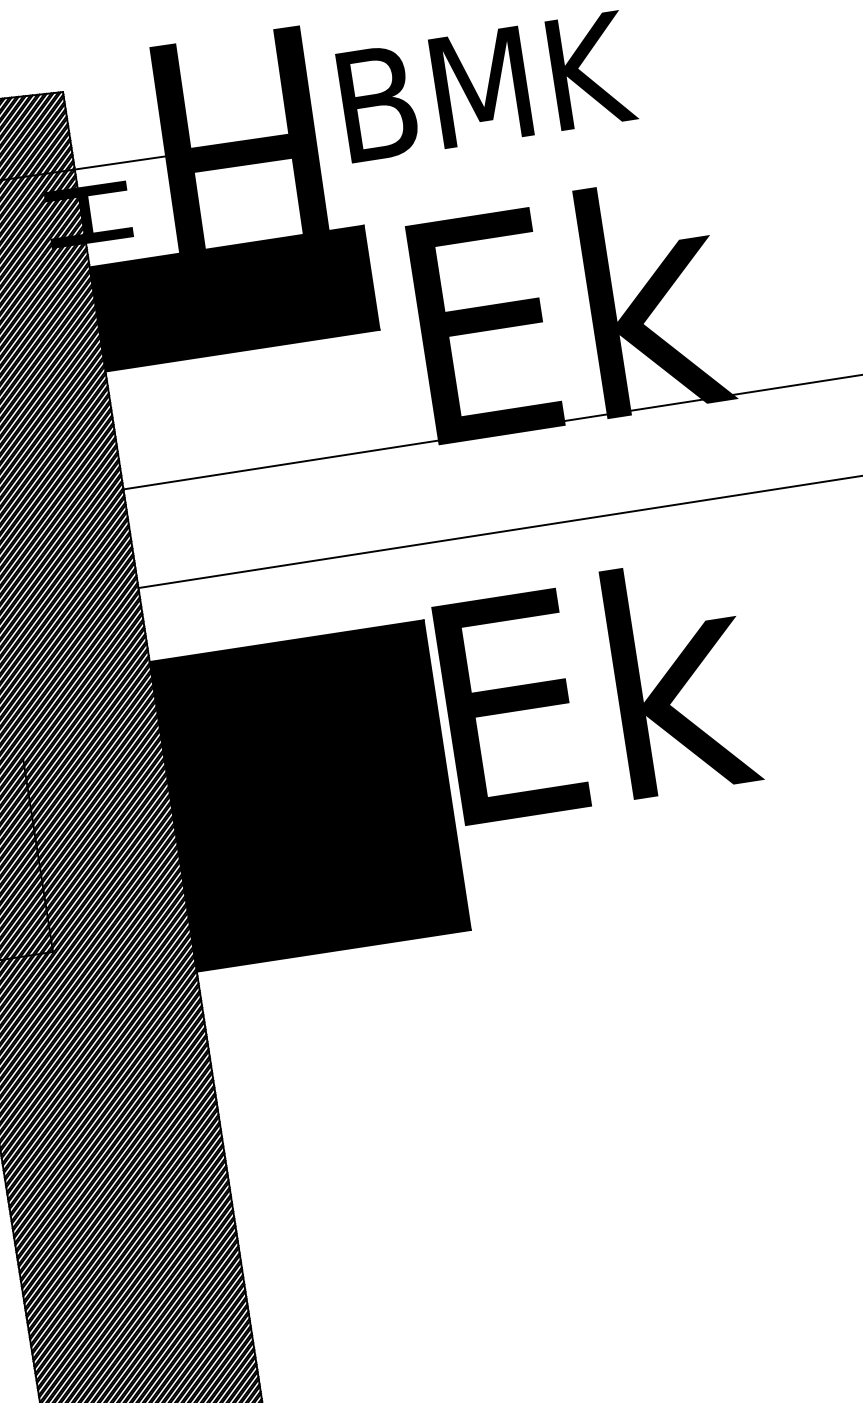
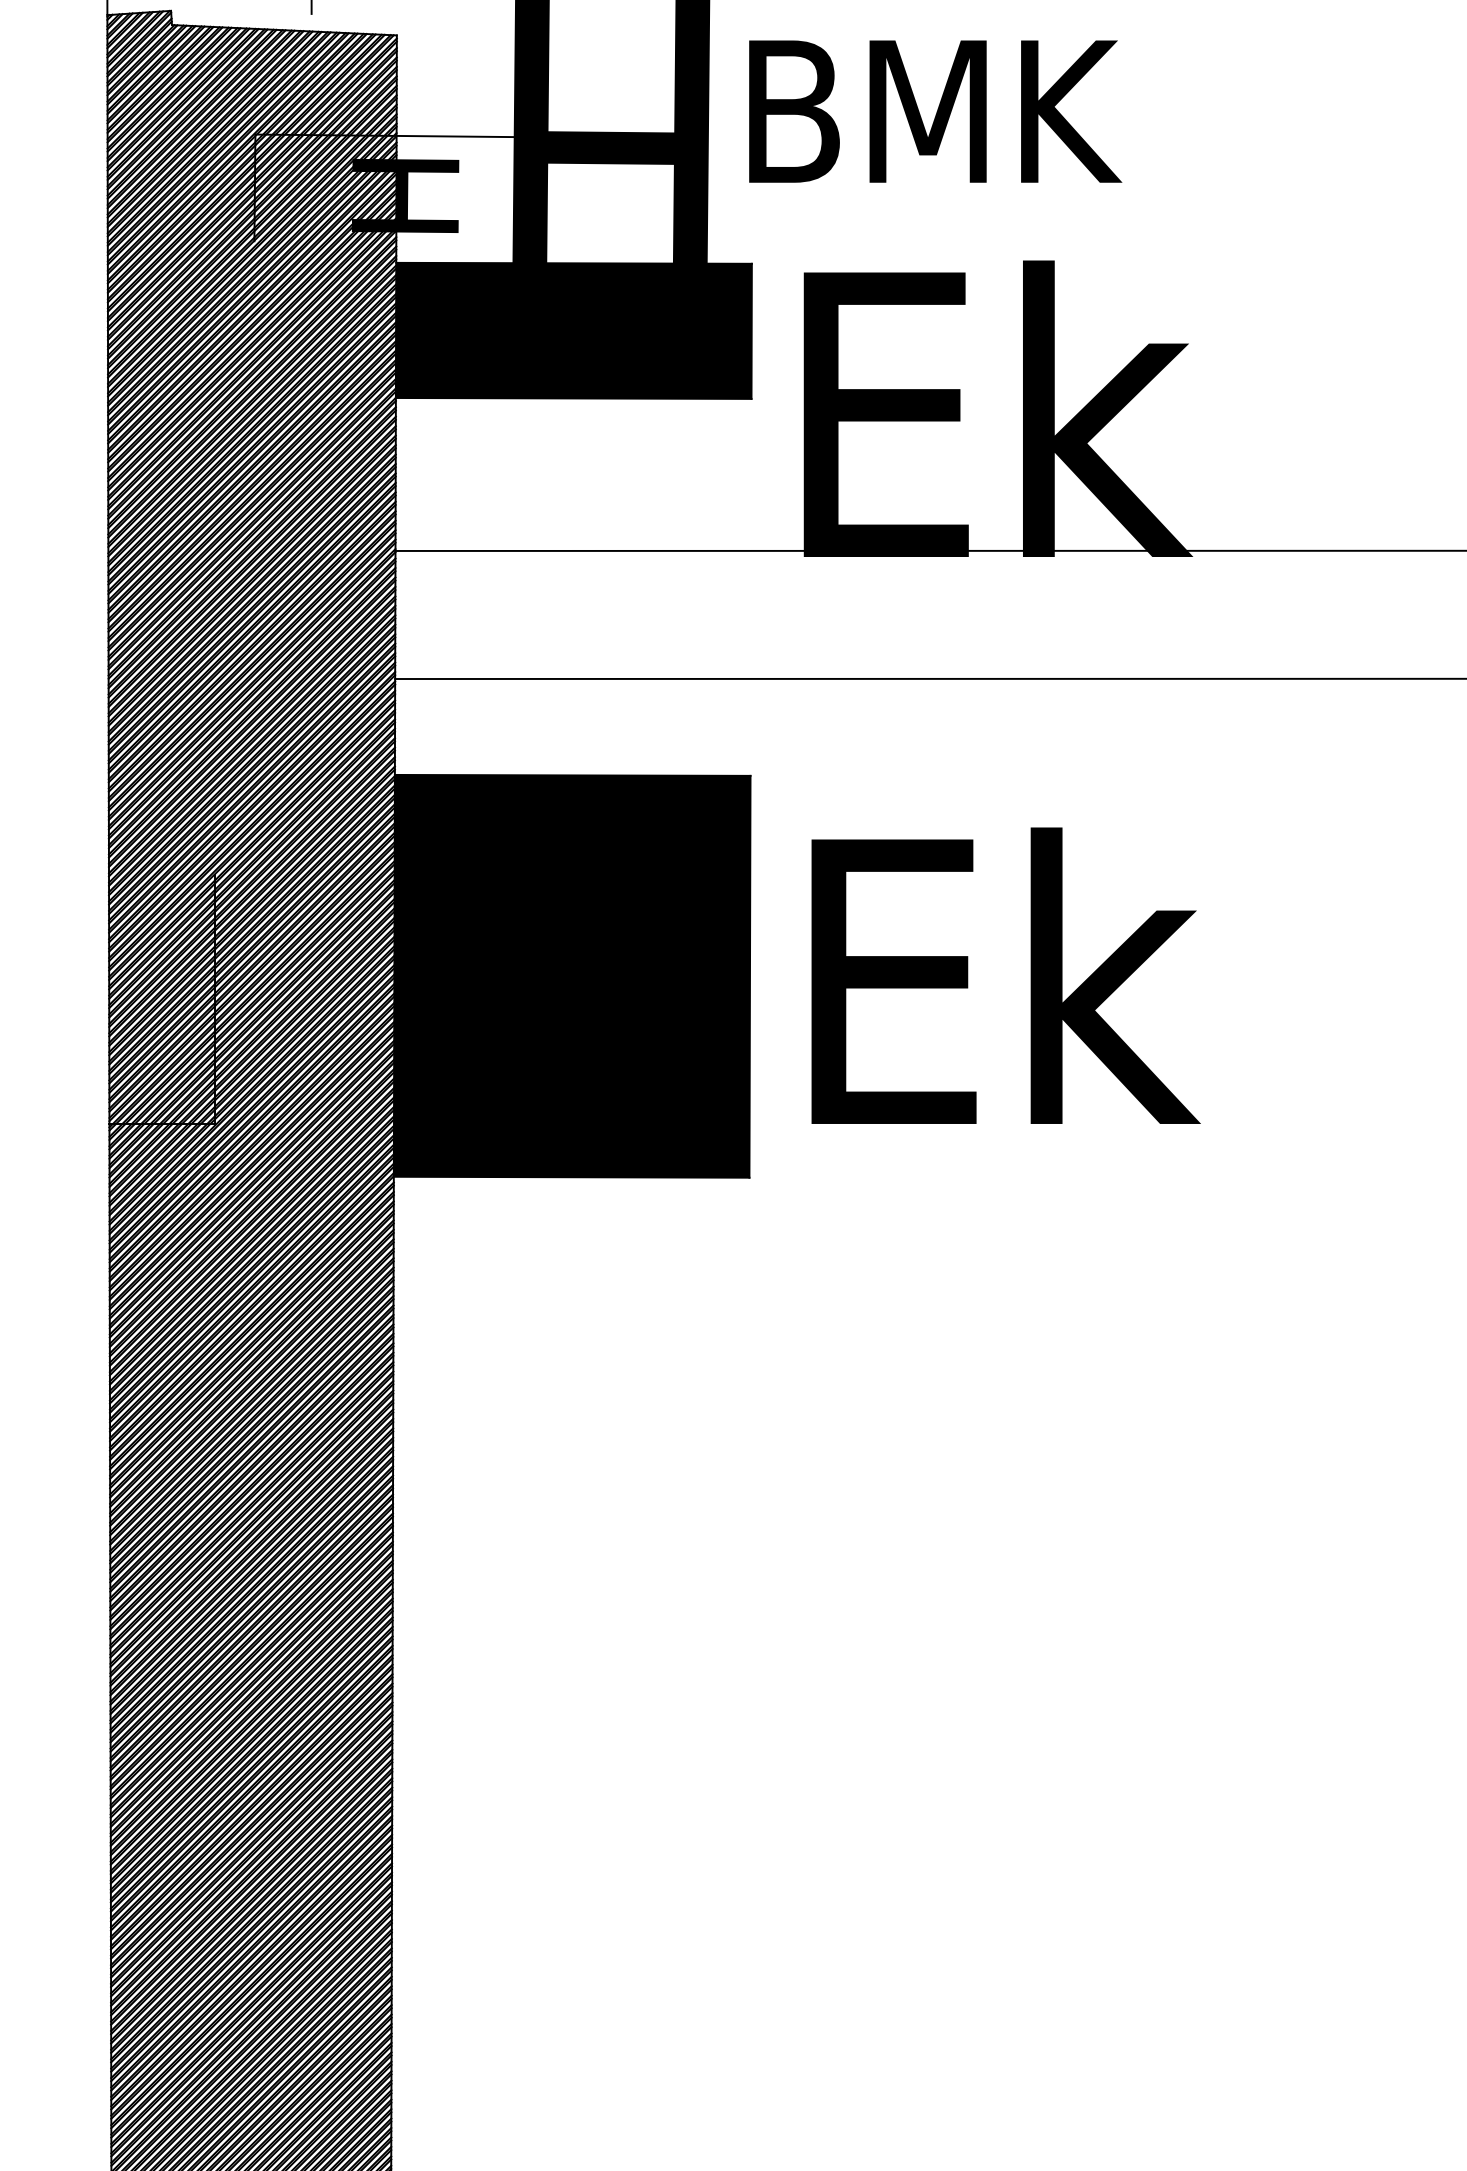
text: (596, 688) -> (1005, 975), moved

